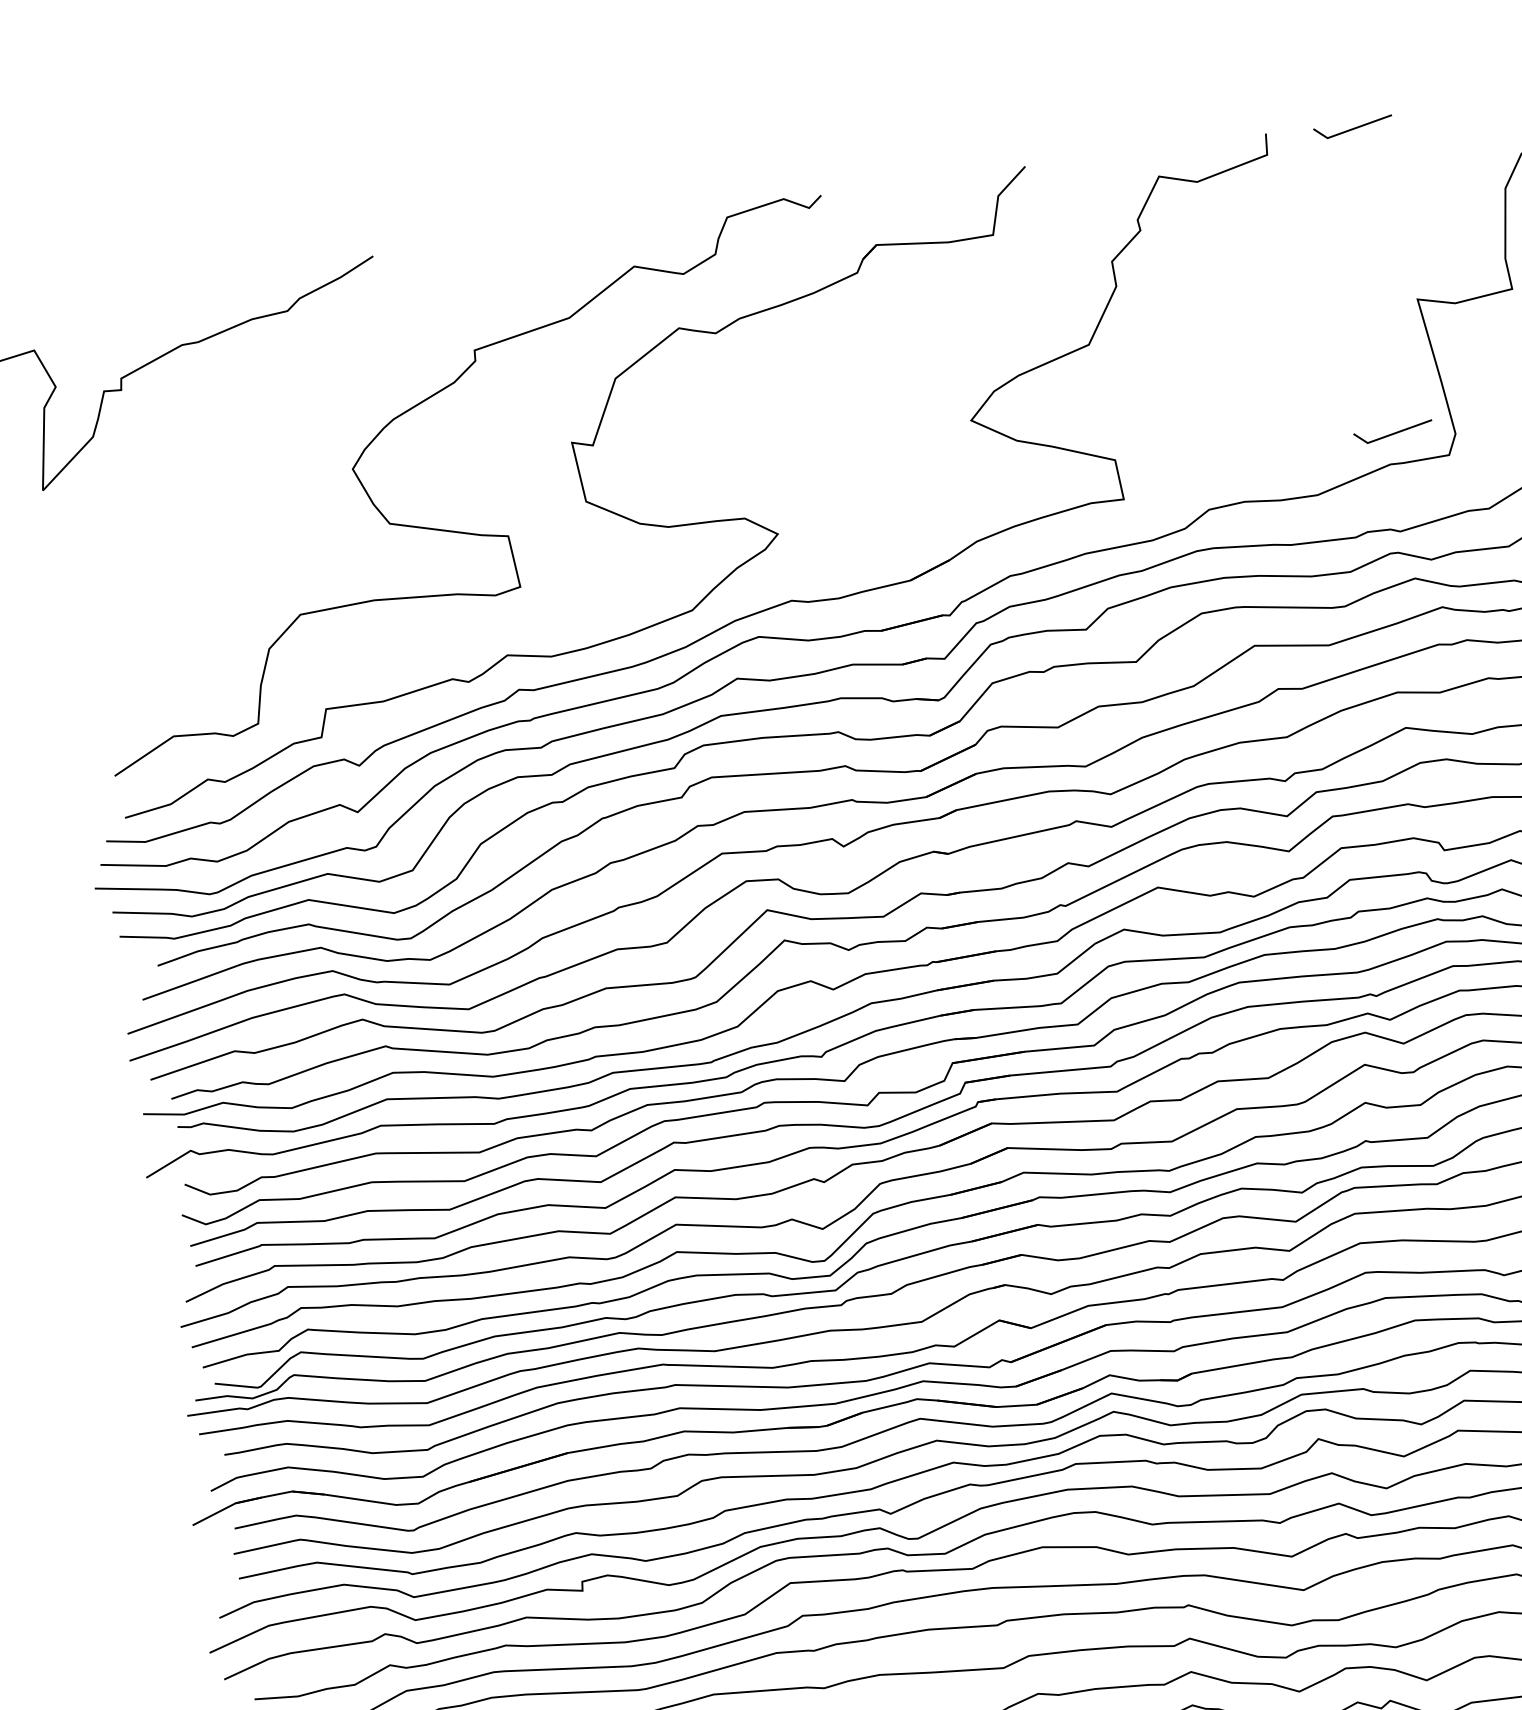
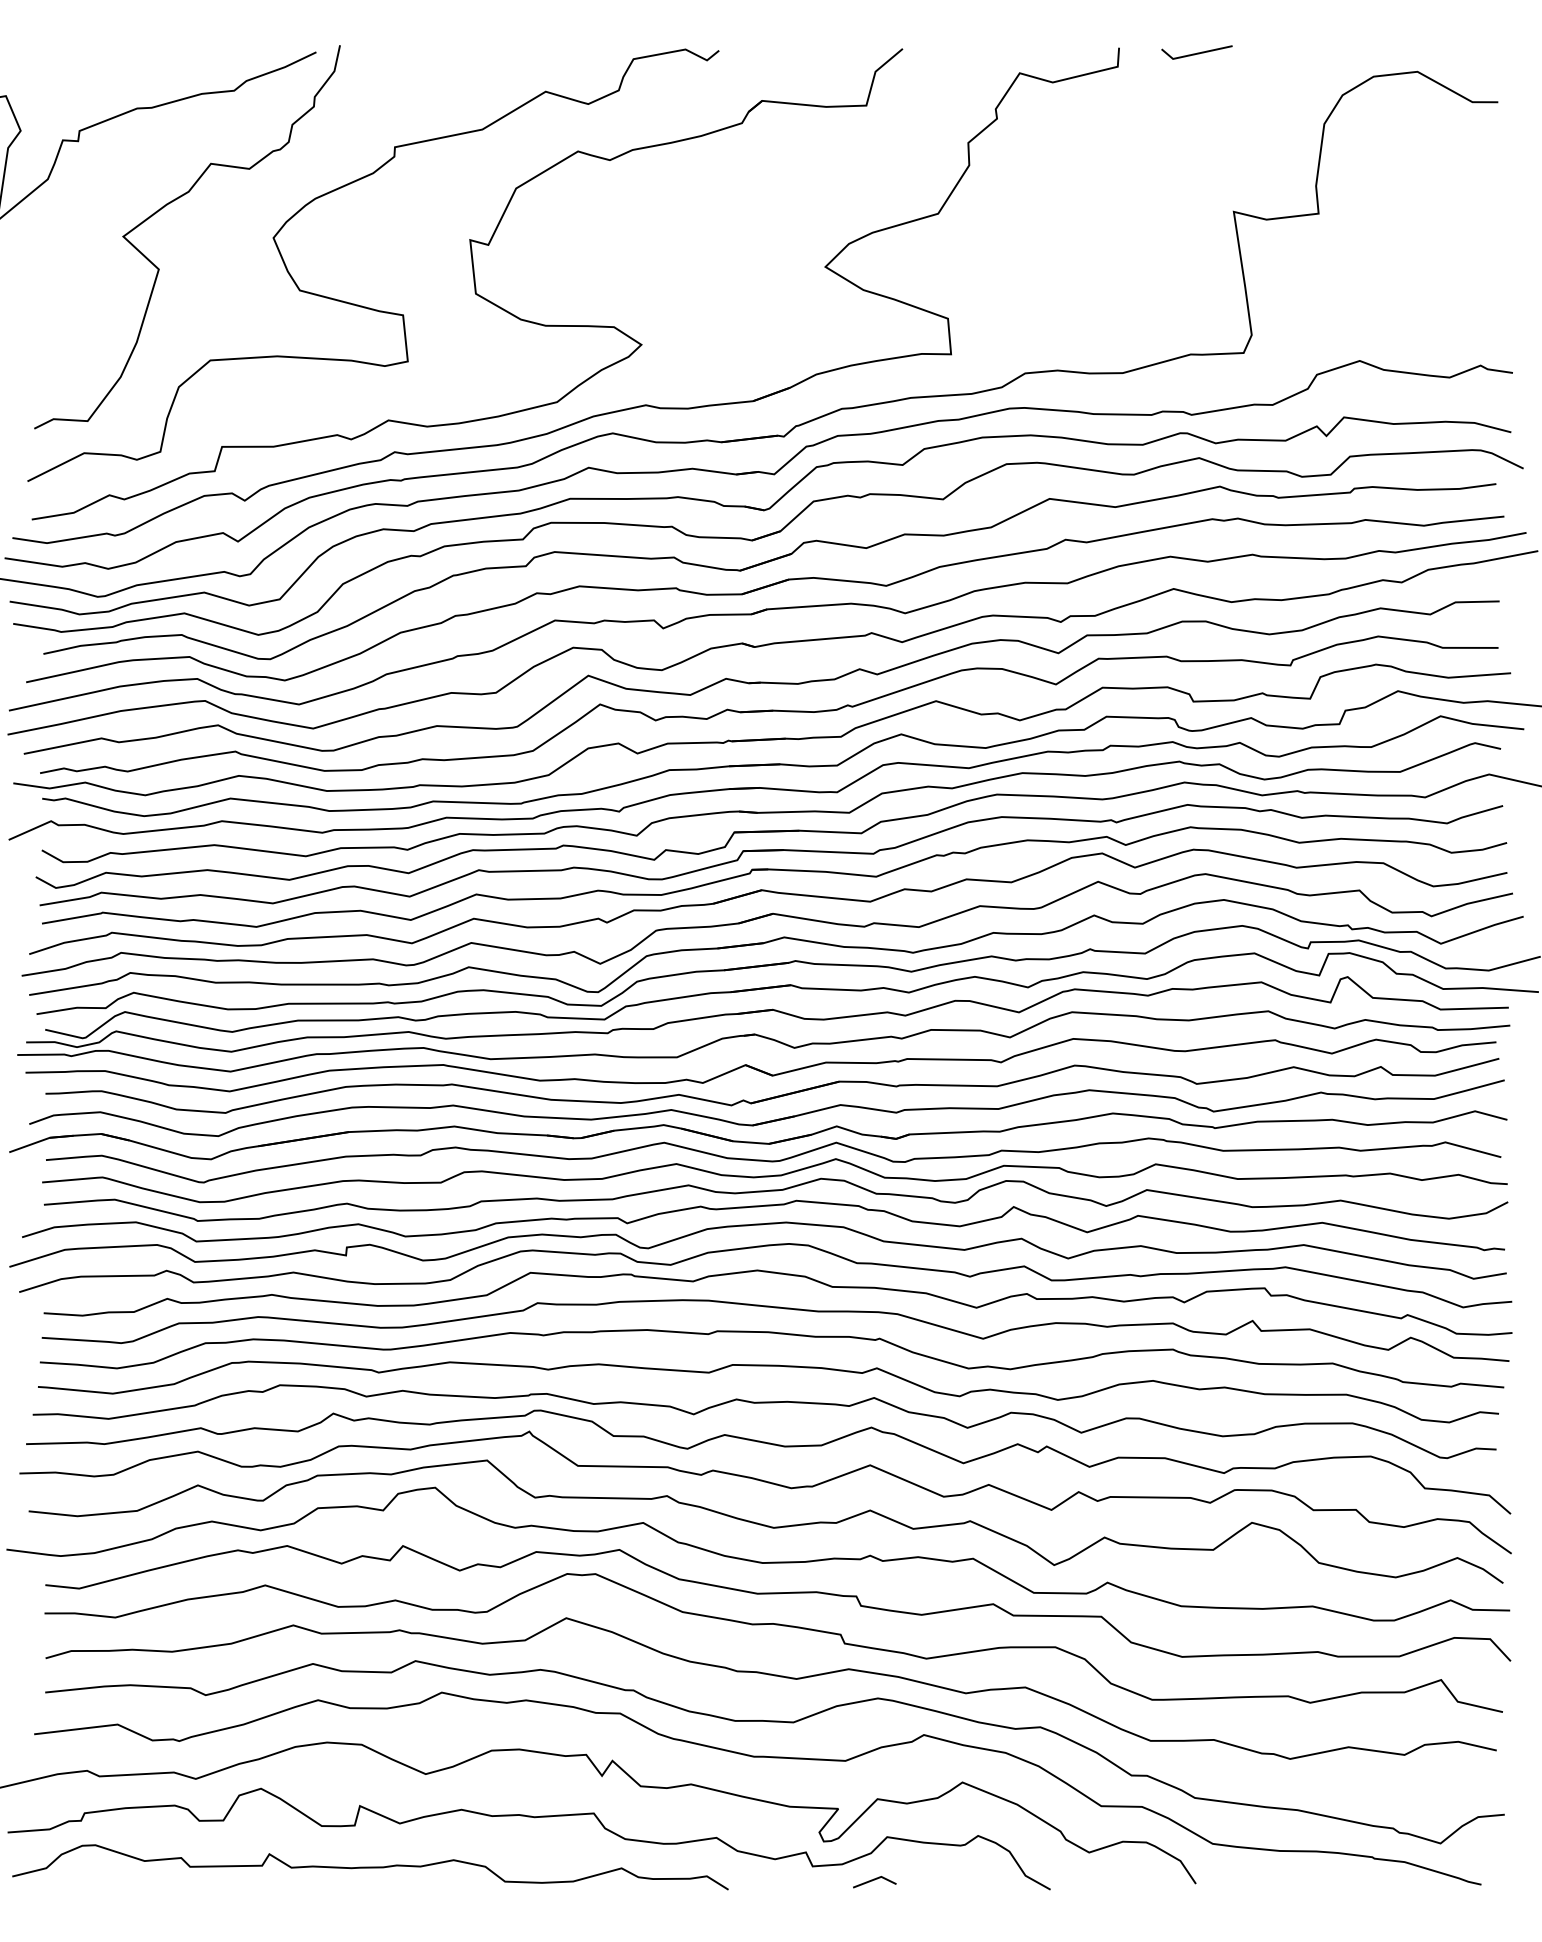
line: (1393, 432) -> (1197, 326), removed
curve: (232, 447) -> (169, 204), added

